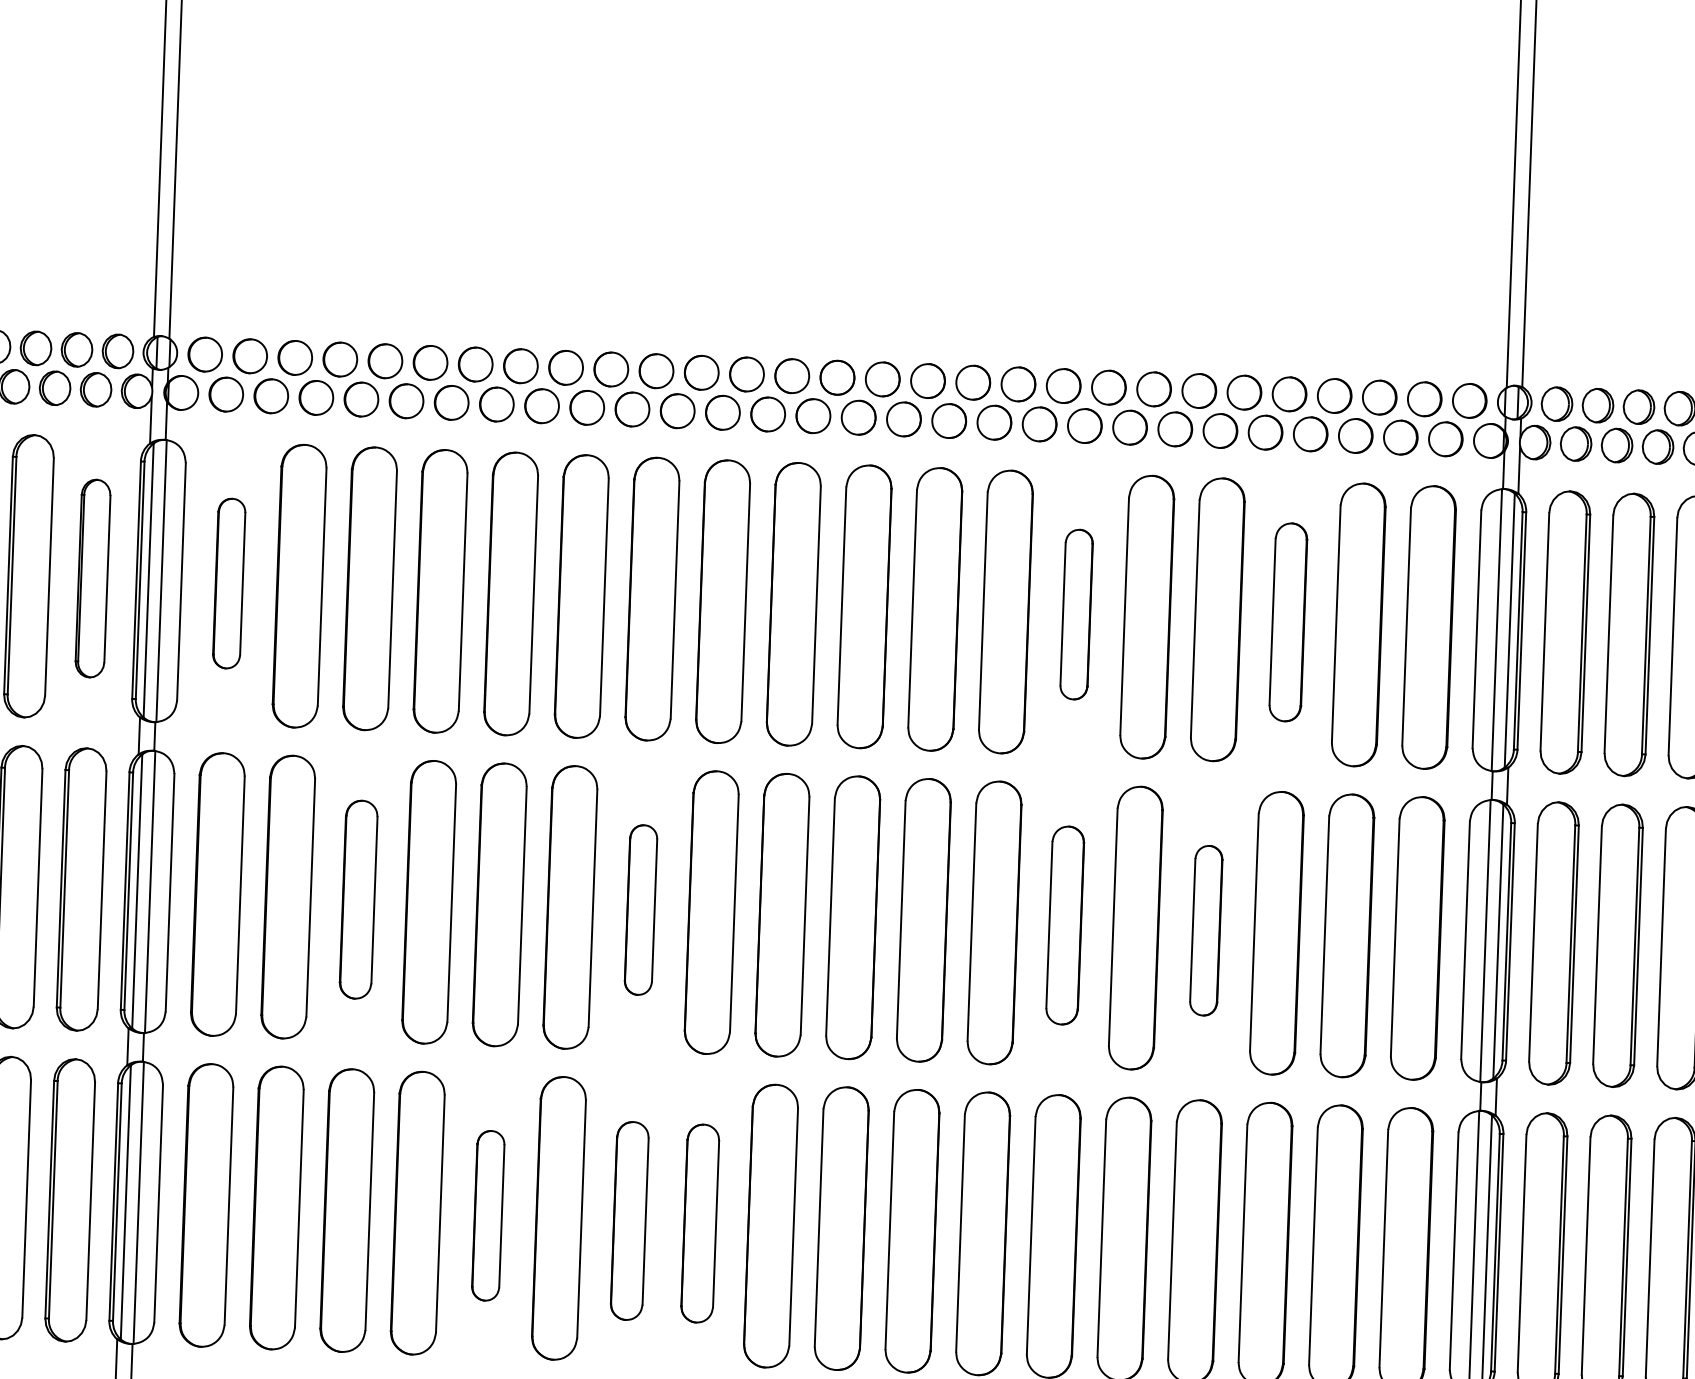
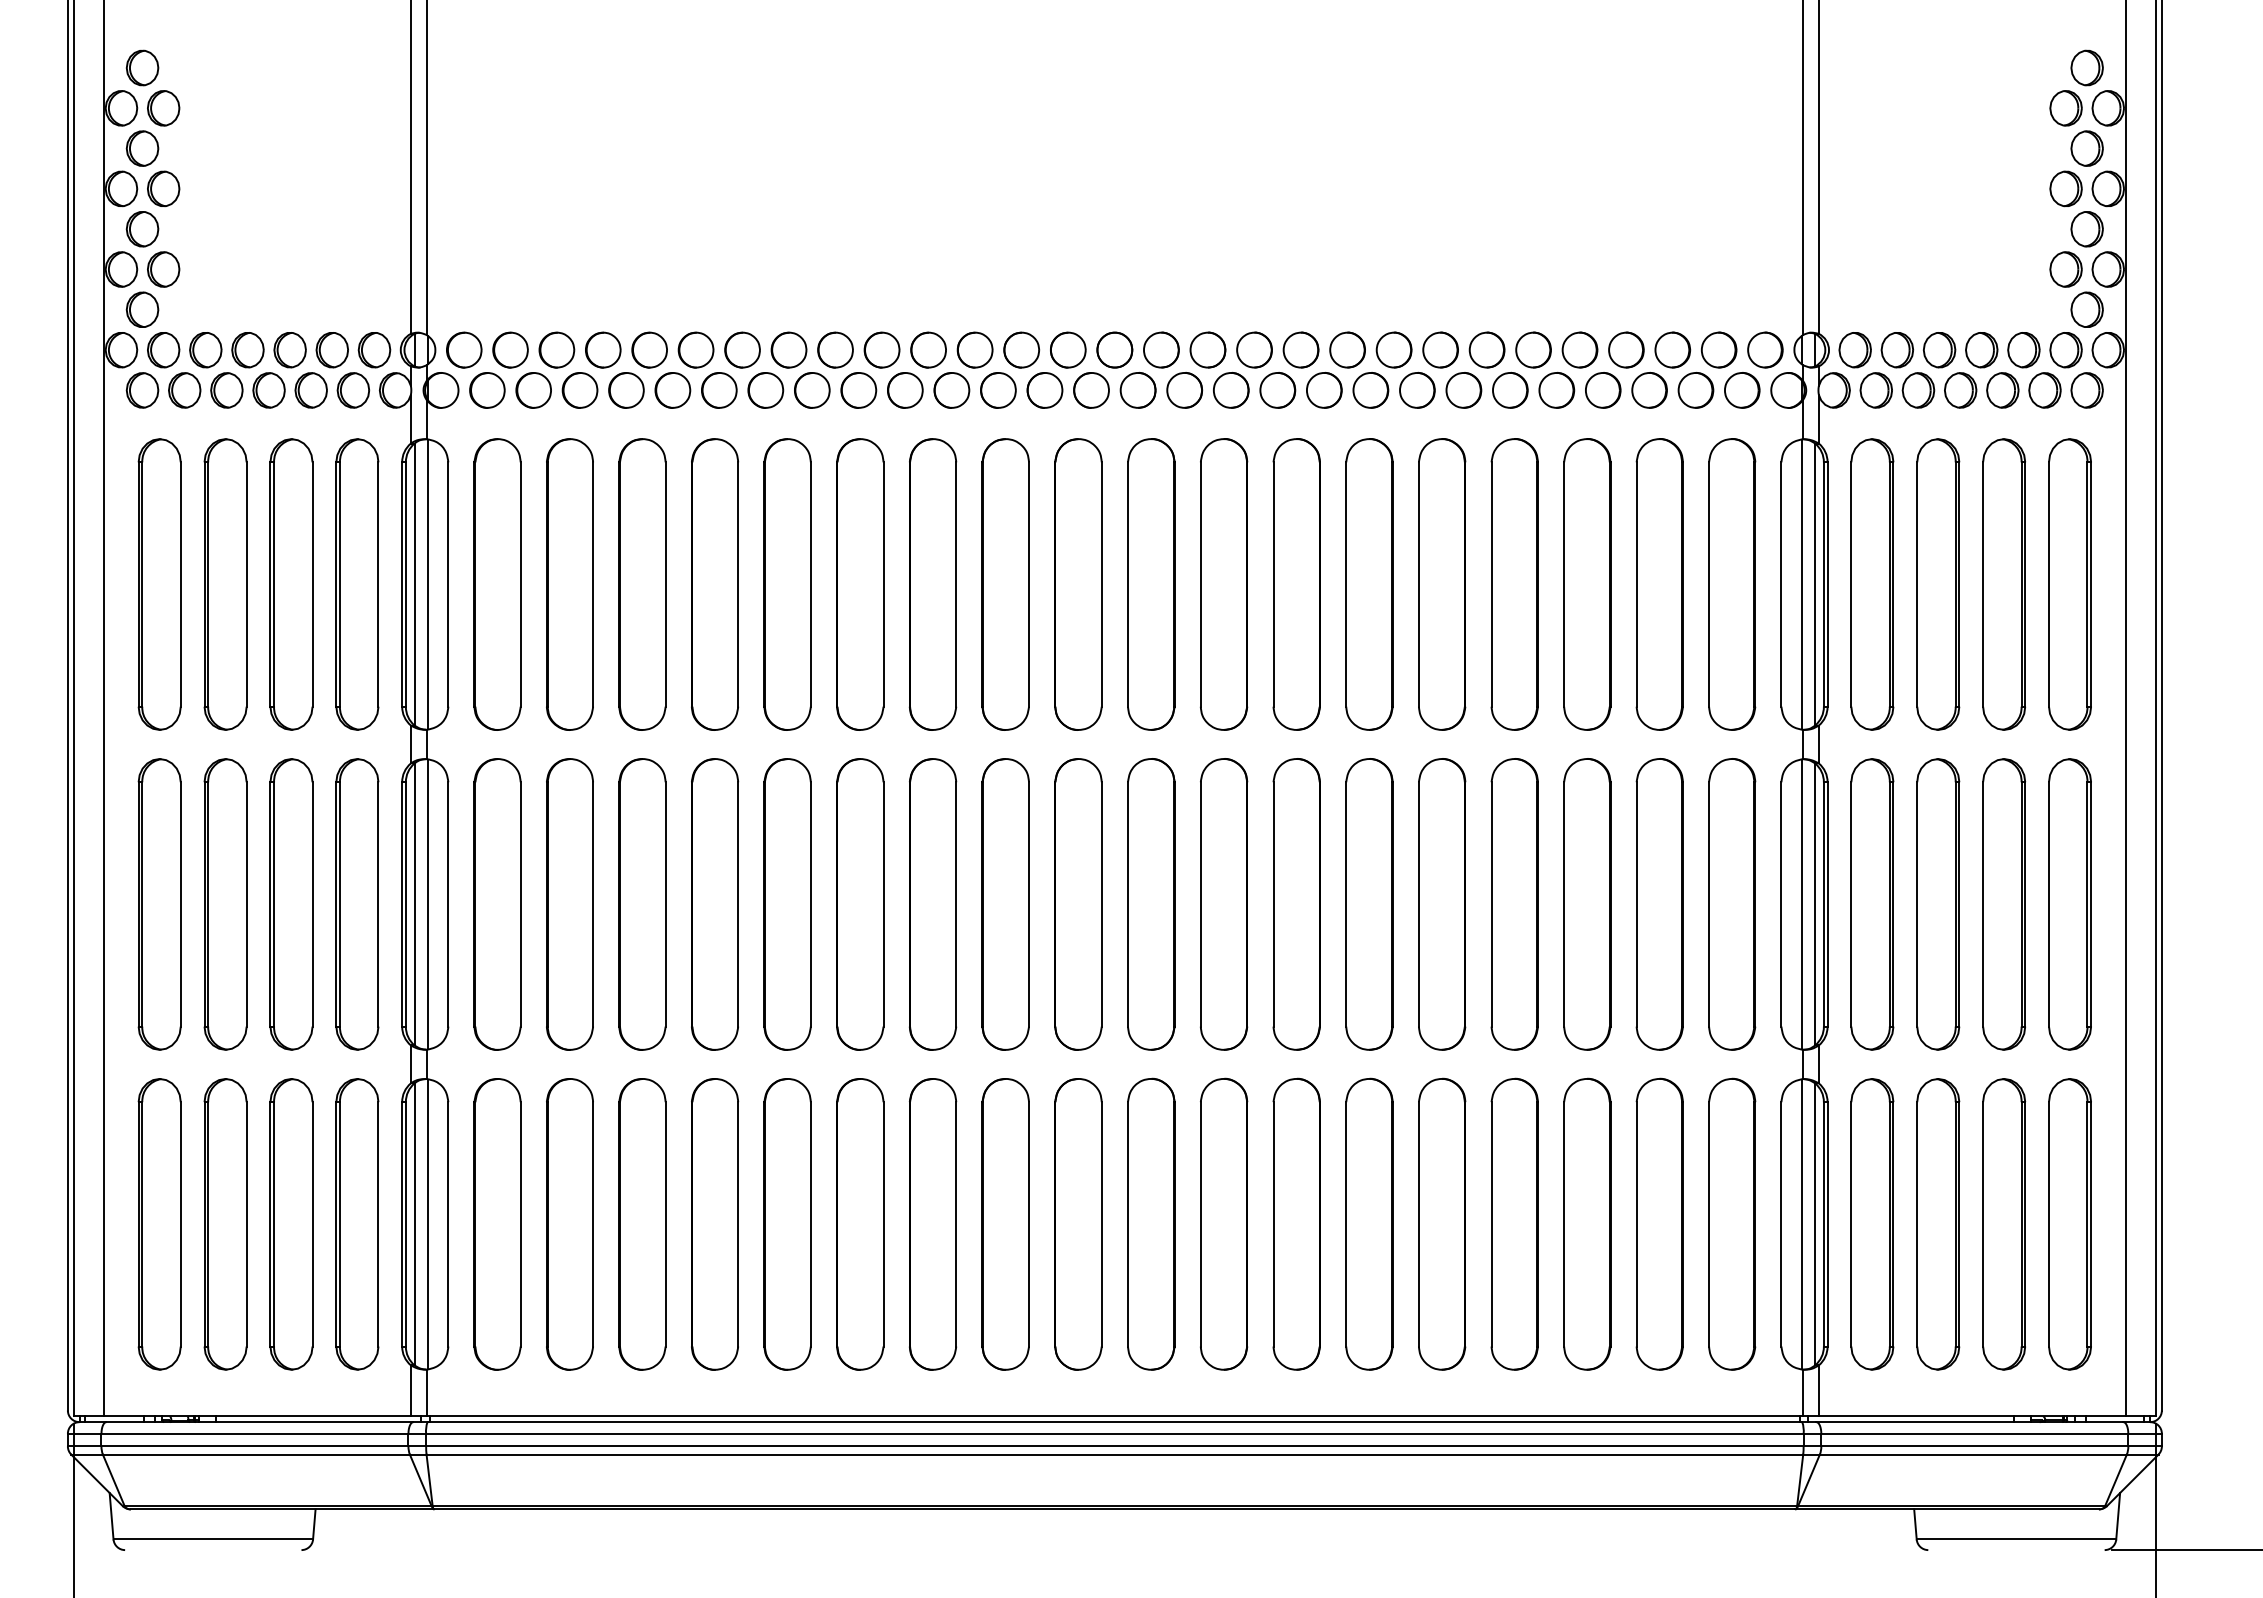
part: (93, 578) -> (357, 584), size x1.43
part: (229, 583) -> (497, 584), size x1.67
part: (1076, 614) -> (1369, 584), size x1.67
part: (1288, 622) -> (1587, 584), size x1.43
part: (358, 899) -> (642, 904), size x1.43
part: (640, 910) -> (932, 904), size x1.67
part: (1065, 925) -> (1369, 904), size x1.43
part: (1206, 930) -> (1514, 904), size x1.67
part: (488, 1215) -> (787, 1224), size x1.67
part: (630, 1221) -> (933, 1224), size x1.43
part: (700, 1223) -> (1005, 1224), size x1.43

